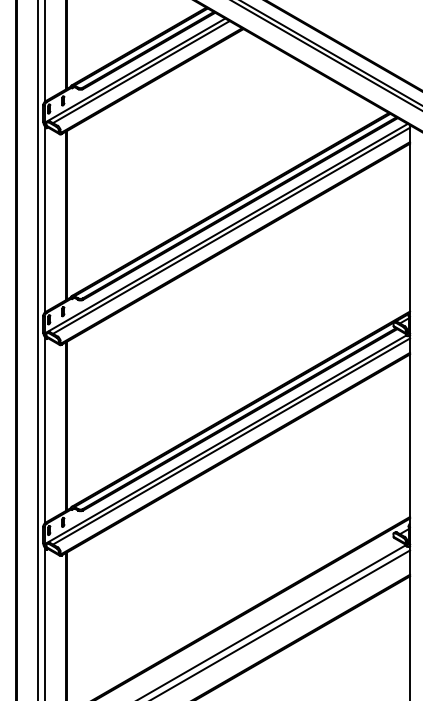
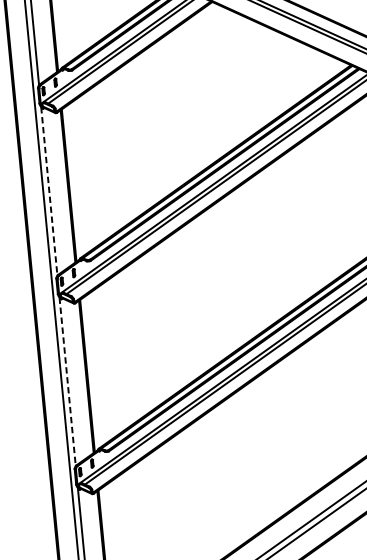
line: (44, 219) -> (49, 191), solid -> dashed
line: (44, 430) -> (67, 382), solid -> dashed

